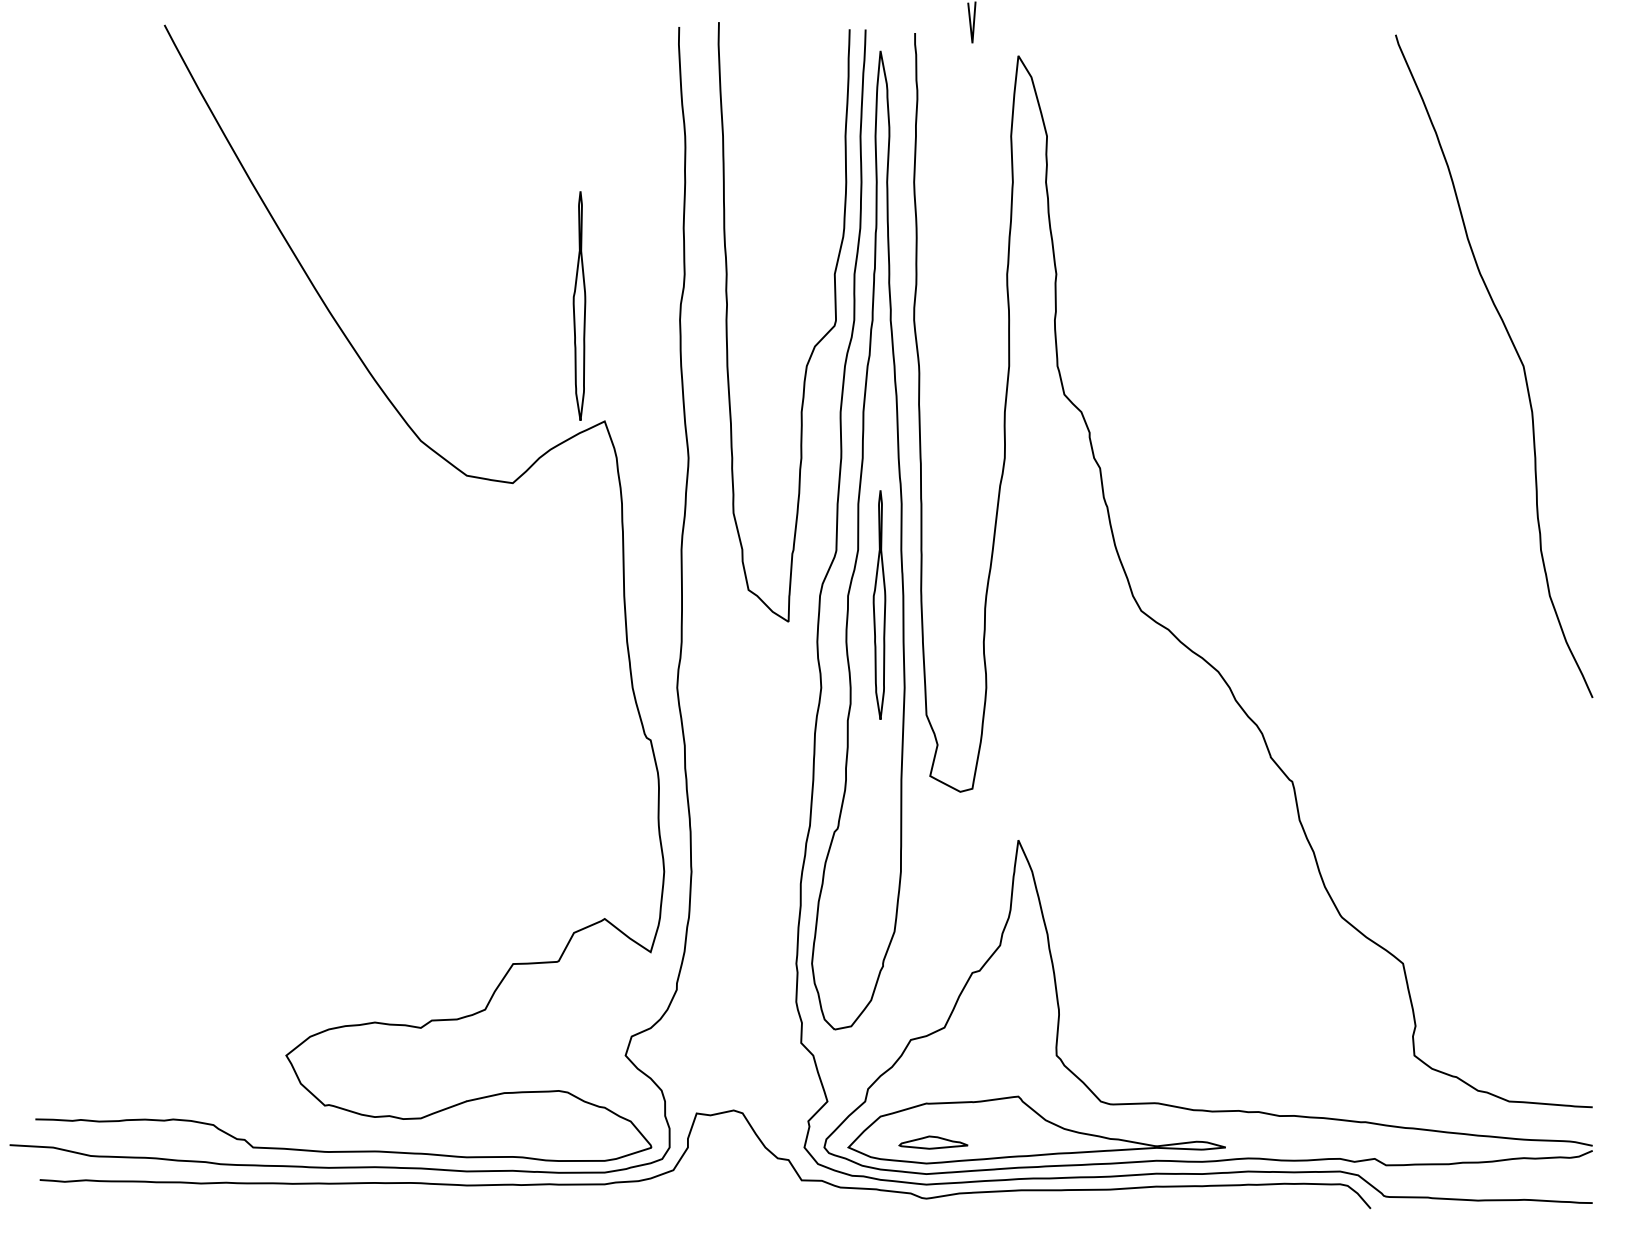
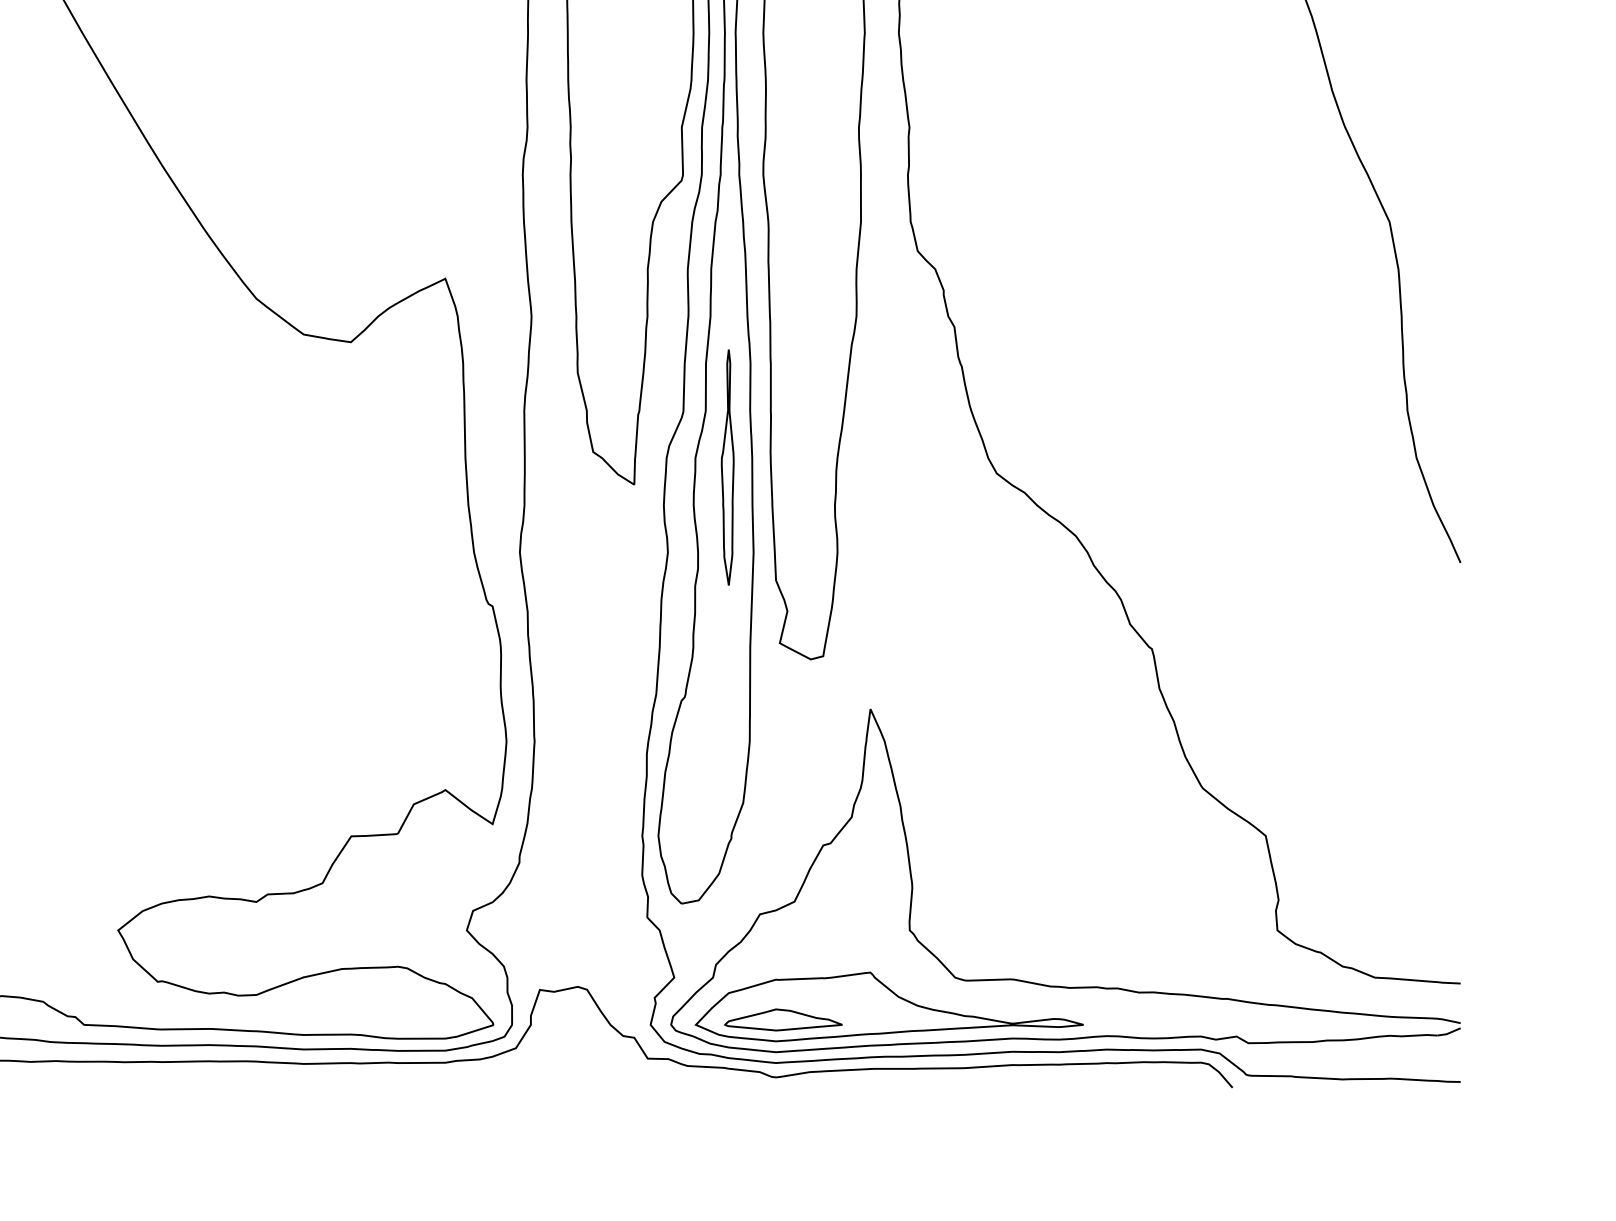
part: (579, 305) -> (419, 159), removed
part: (933, 1142) -> (783, 1019), size x1.67

